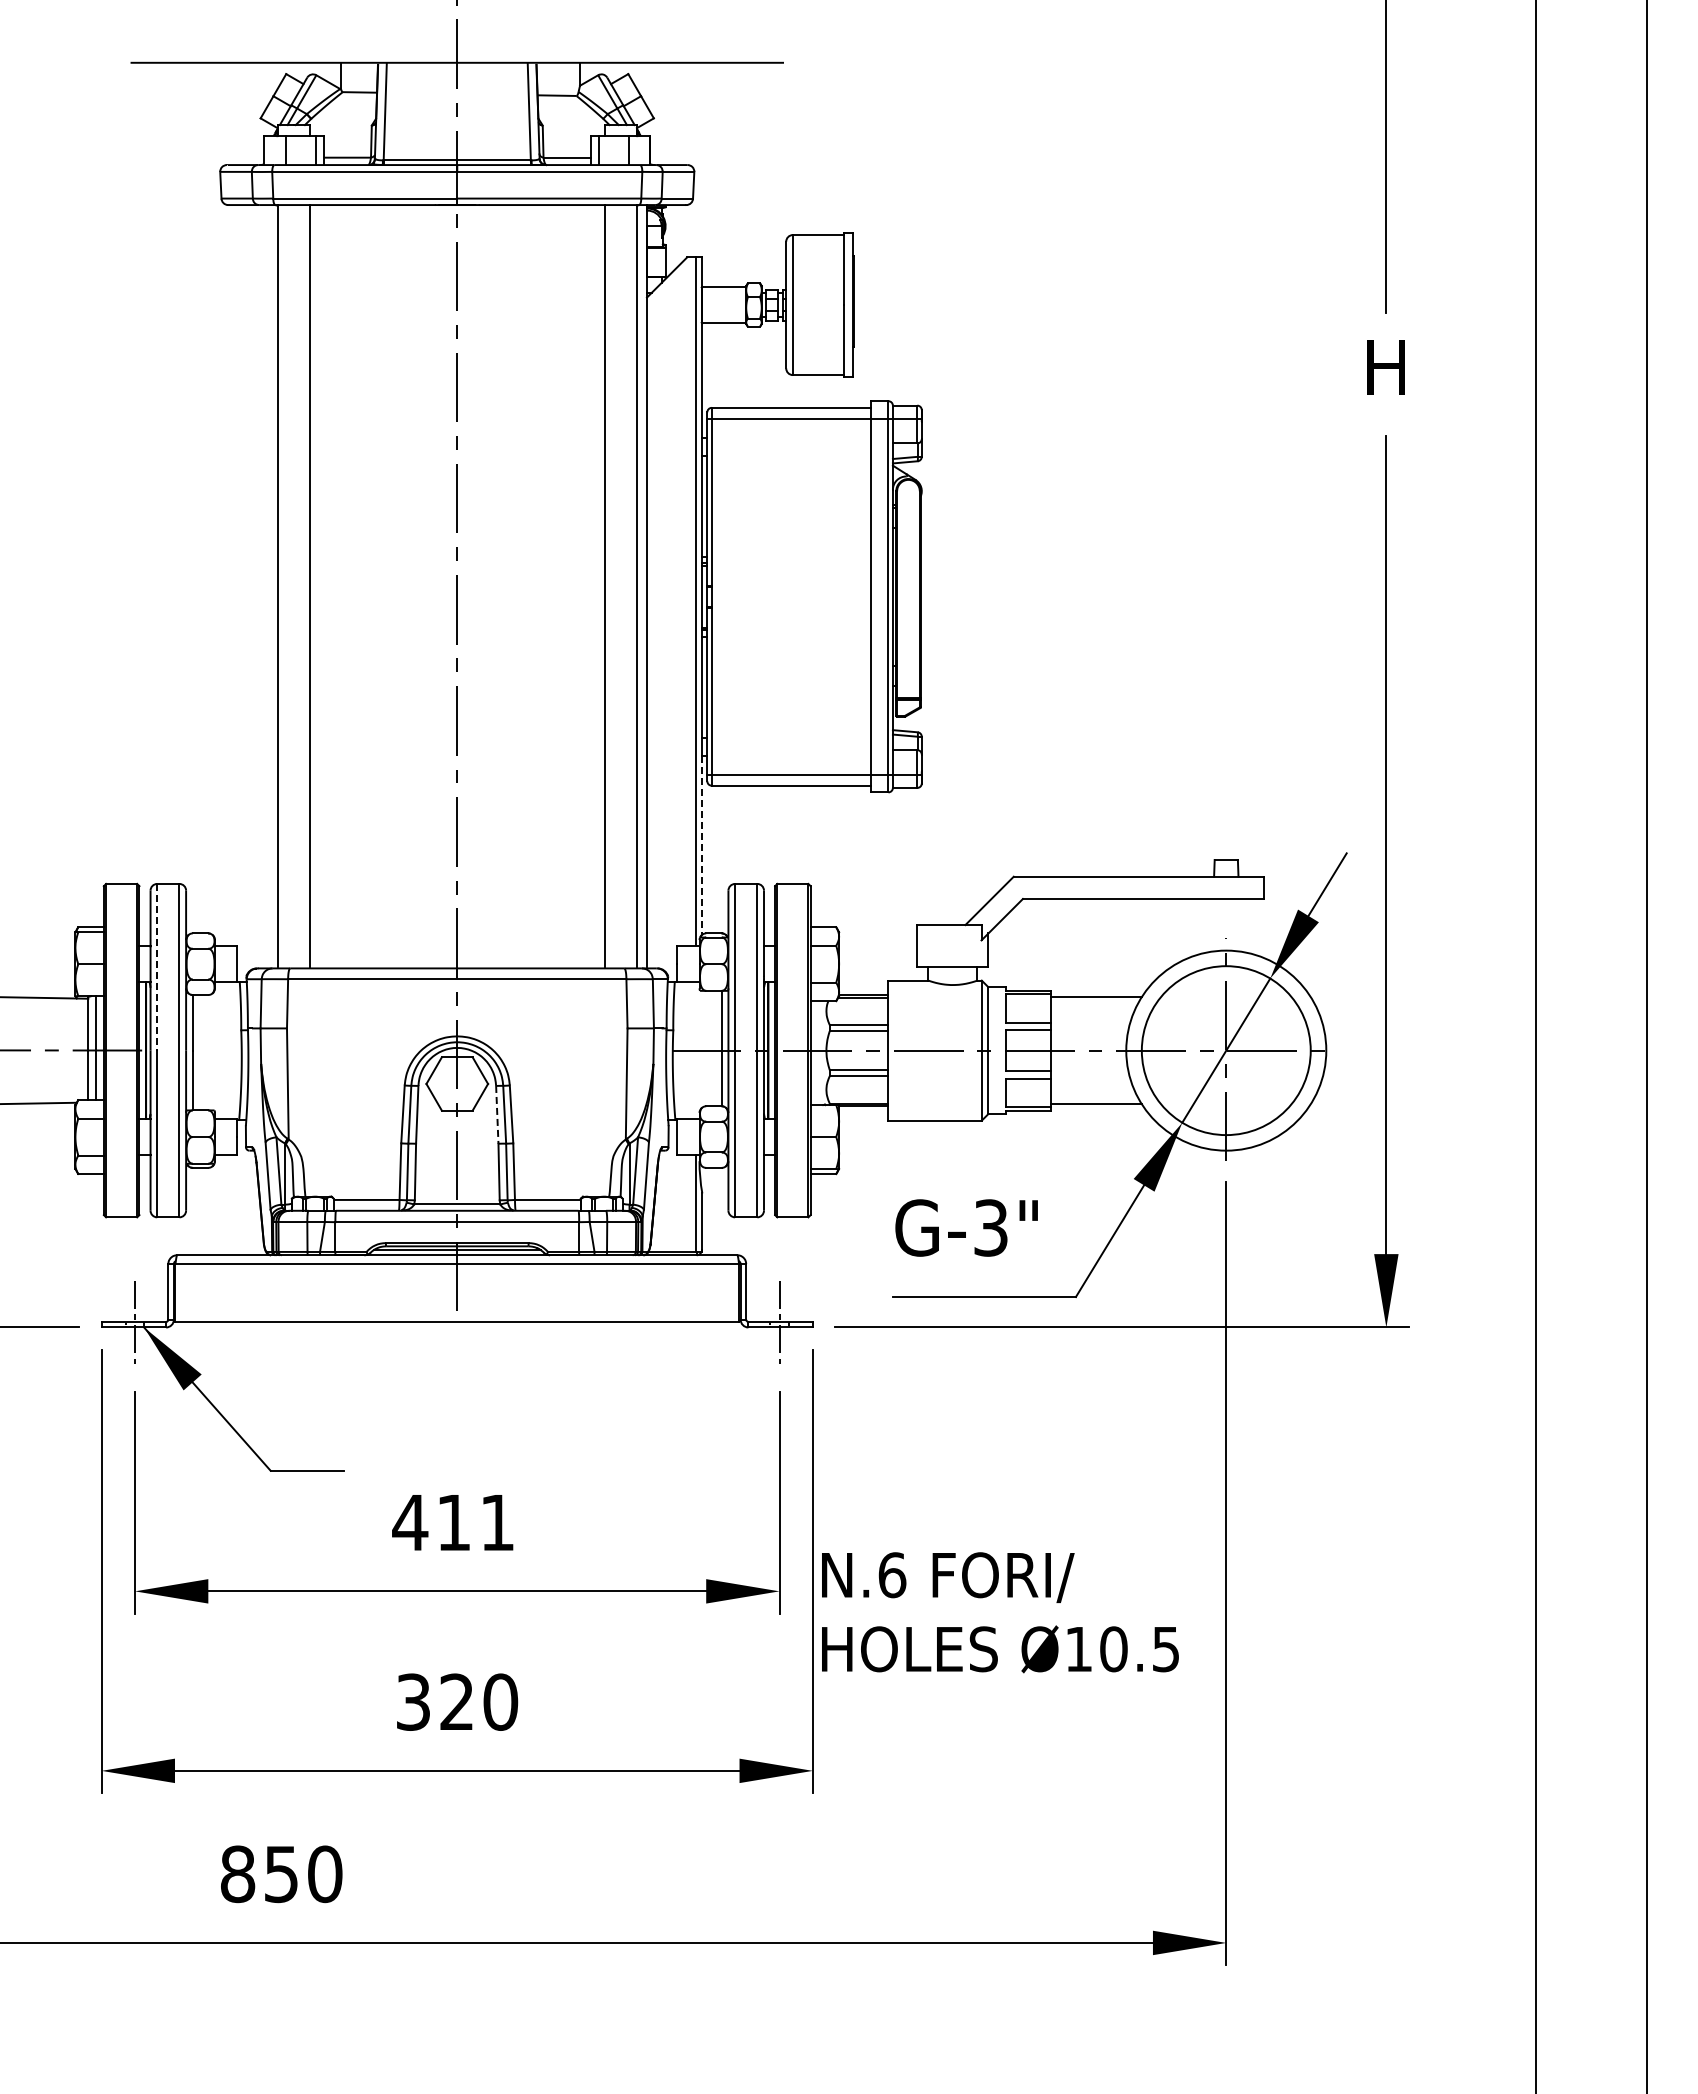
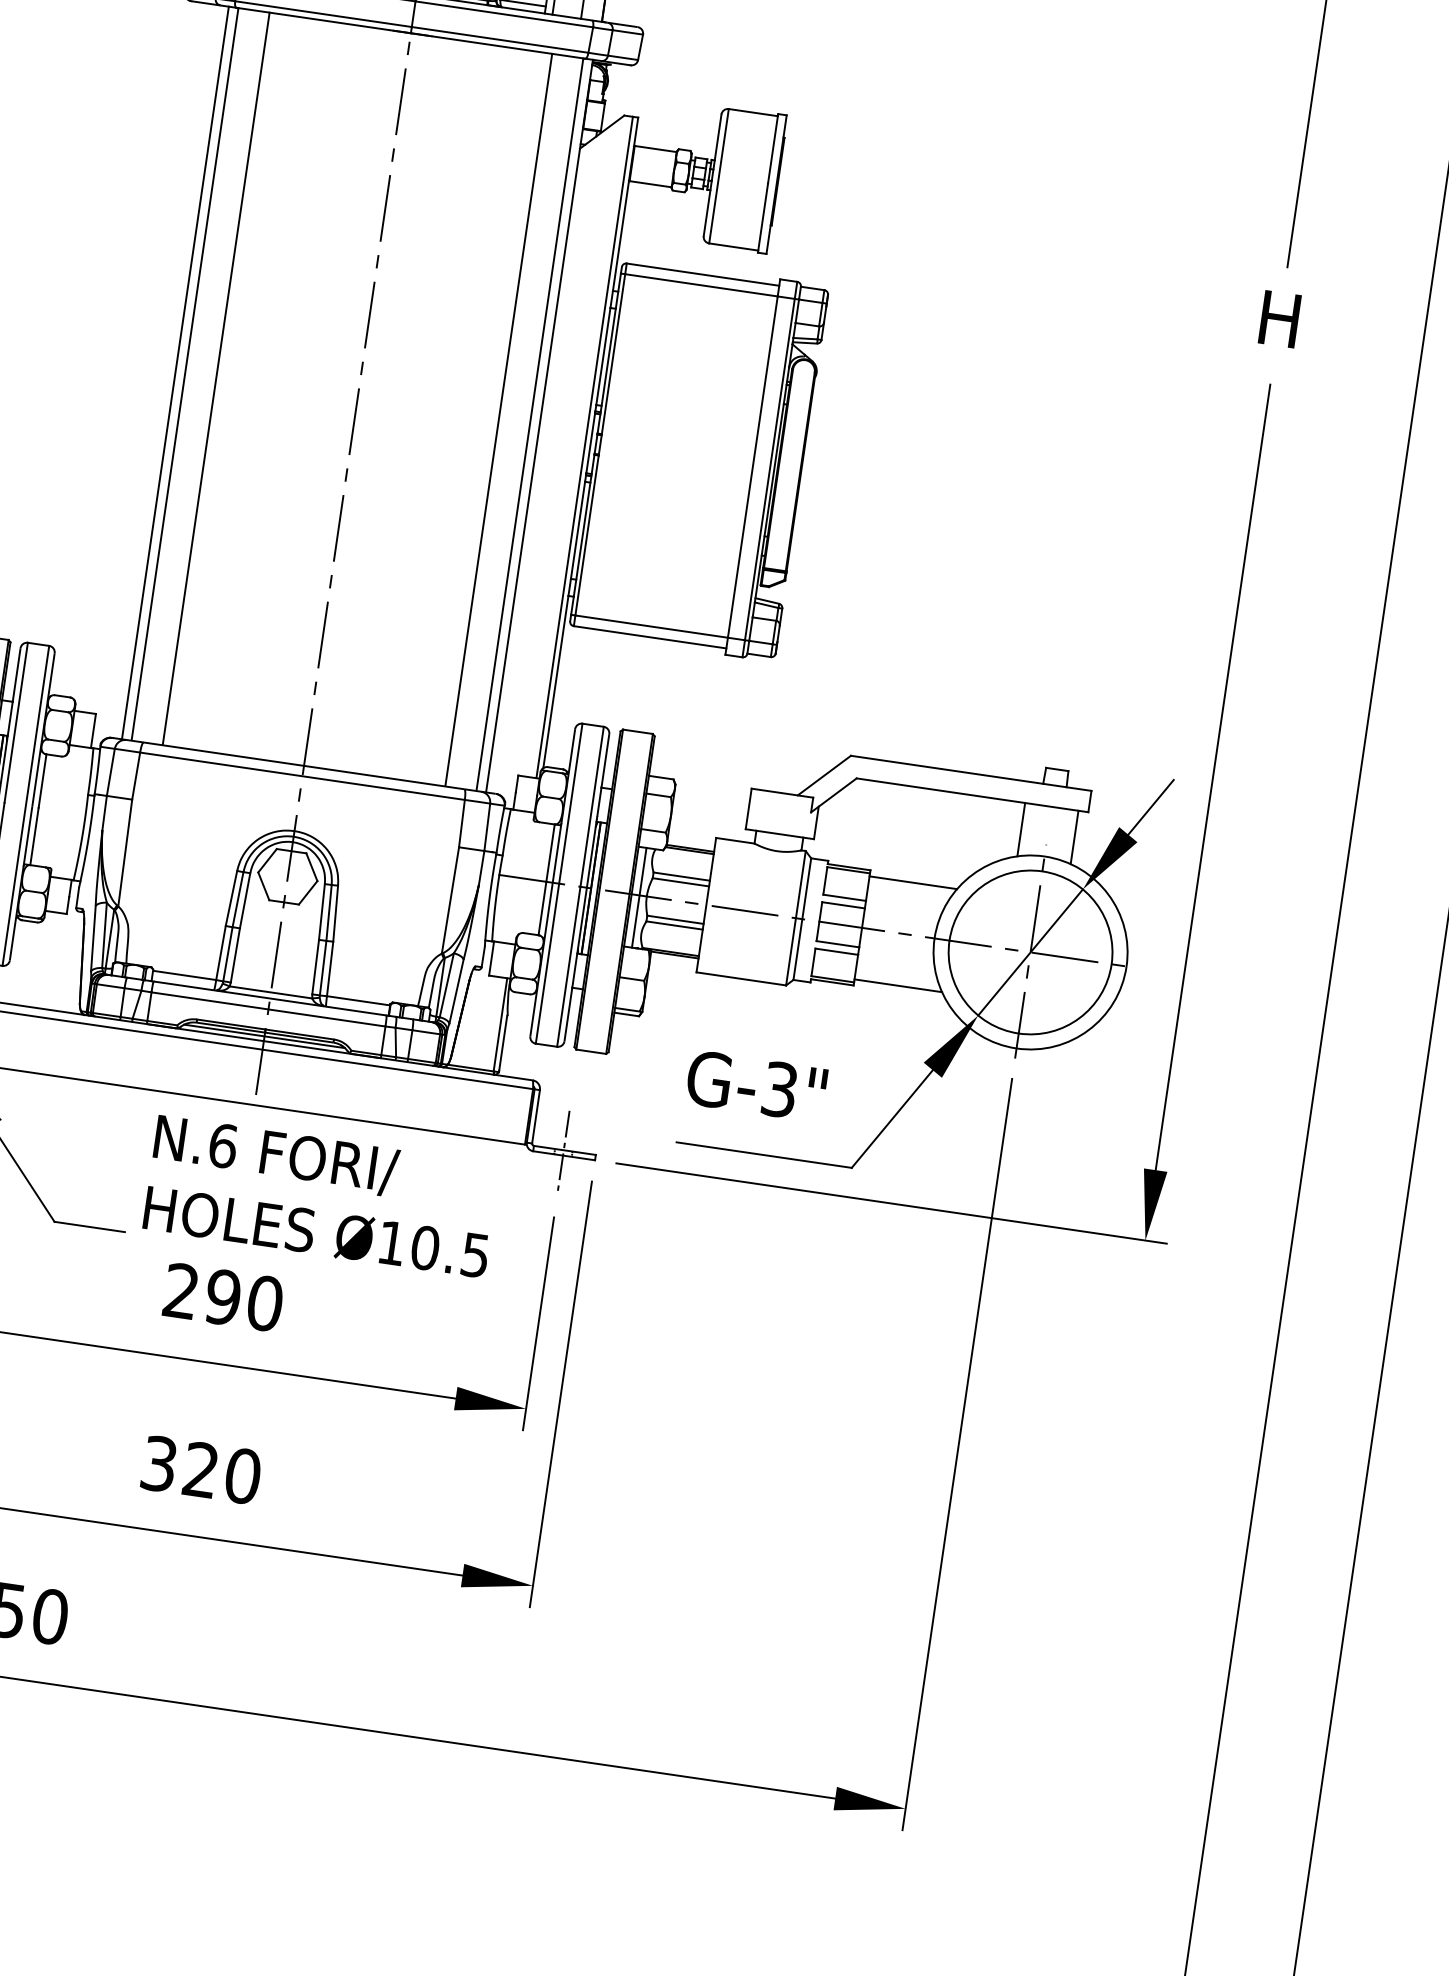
line: (267, 586) -> (175, 372), added
line: (701, 845) -> (555, 682), dashed -> solid
line: (1198, 926) -> (1021, 829), added
line: (1254, 926) -> (1075, 837), added
line: (157, 967) -> (16, 723), dashed -> solid
line: (818, 1053) -> (638, 898), added
line: (497, 1114) -> (322, 911), dashed -> solid
text: (453, 1522) -> (222, 1297), 411 -> 290
text: (1000, 1612) -> (321, 1196), moved

